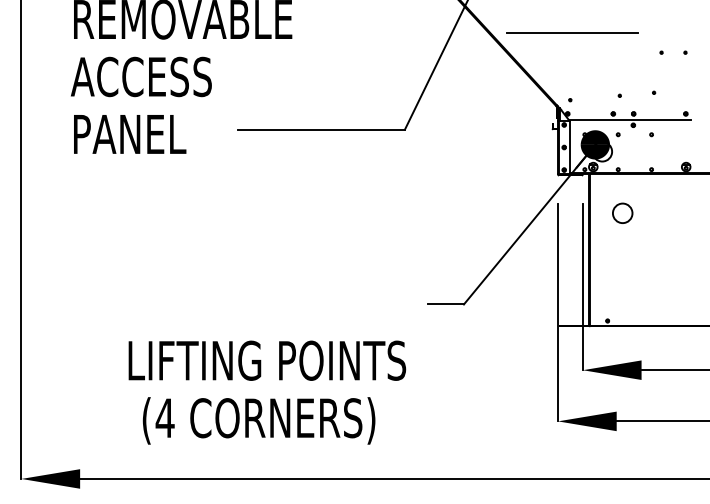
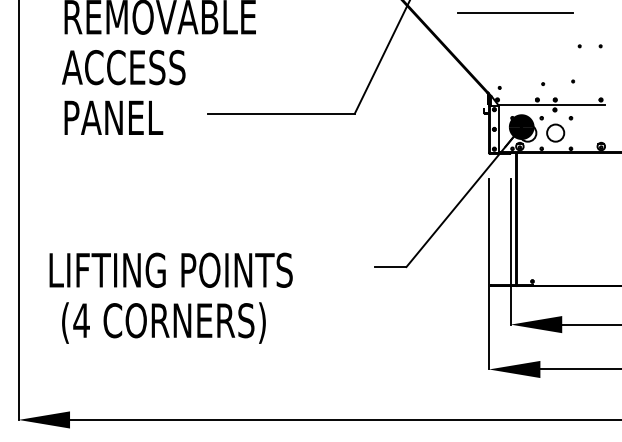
line: (572, 32) -> (515, 12), moved
circle: (622, 212) -> (555, 132), moved
text: (266, 391) -> (170, 297), moved

